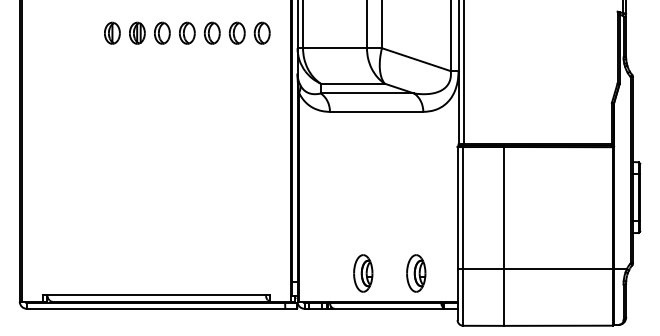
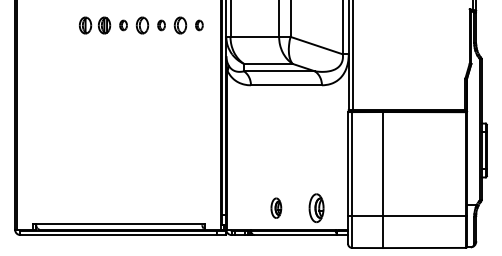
part: (162, 32) -> (123, 24), size x0.6
part: (212, 32) -> (161, 24), size x0.6
part: (261, 32) -> (198, 24), size x0.6
line: (535, 269) -> (407, 216), moved
part: (363, 273) -> (276, 208), size x0.7

